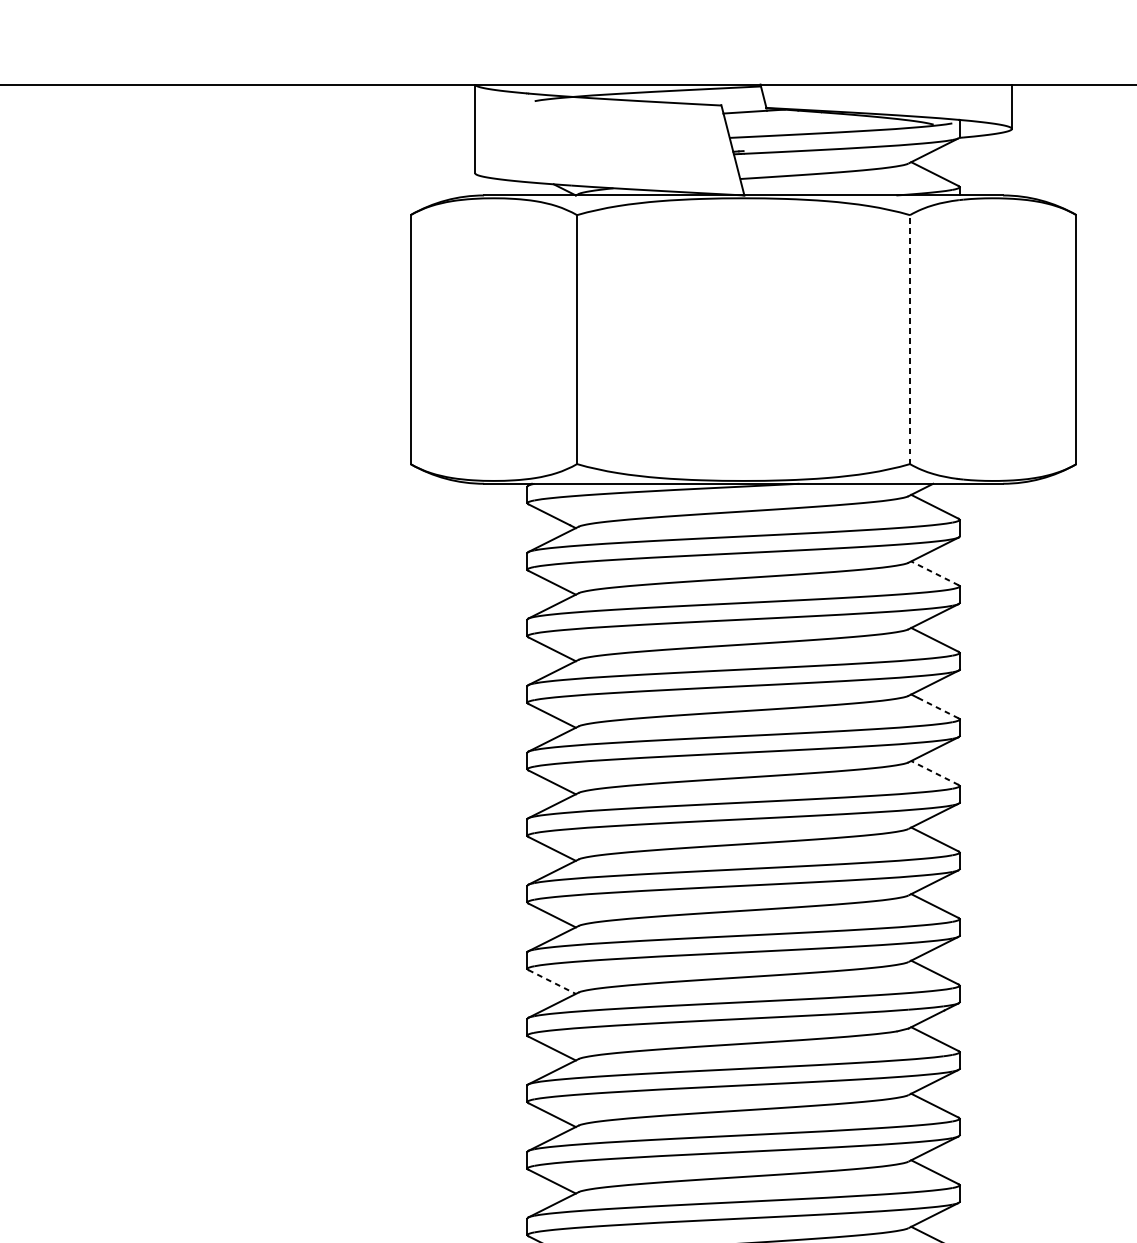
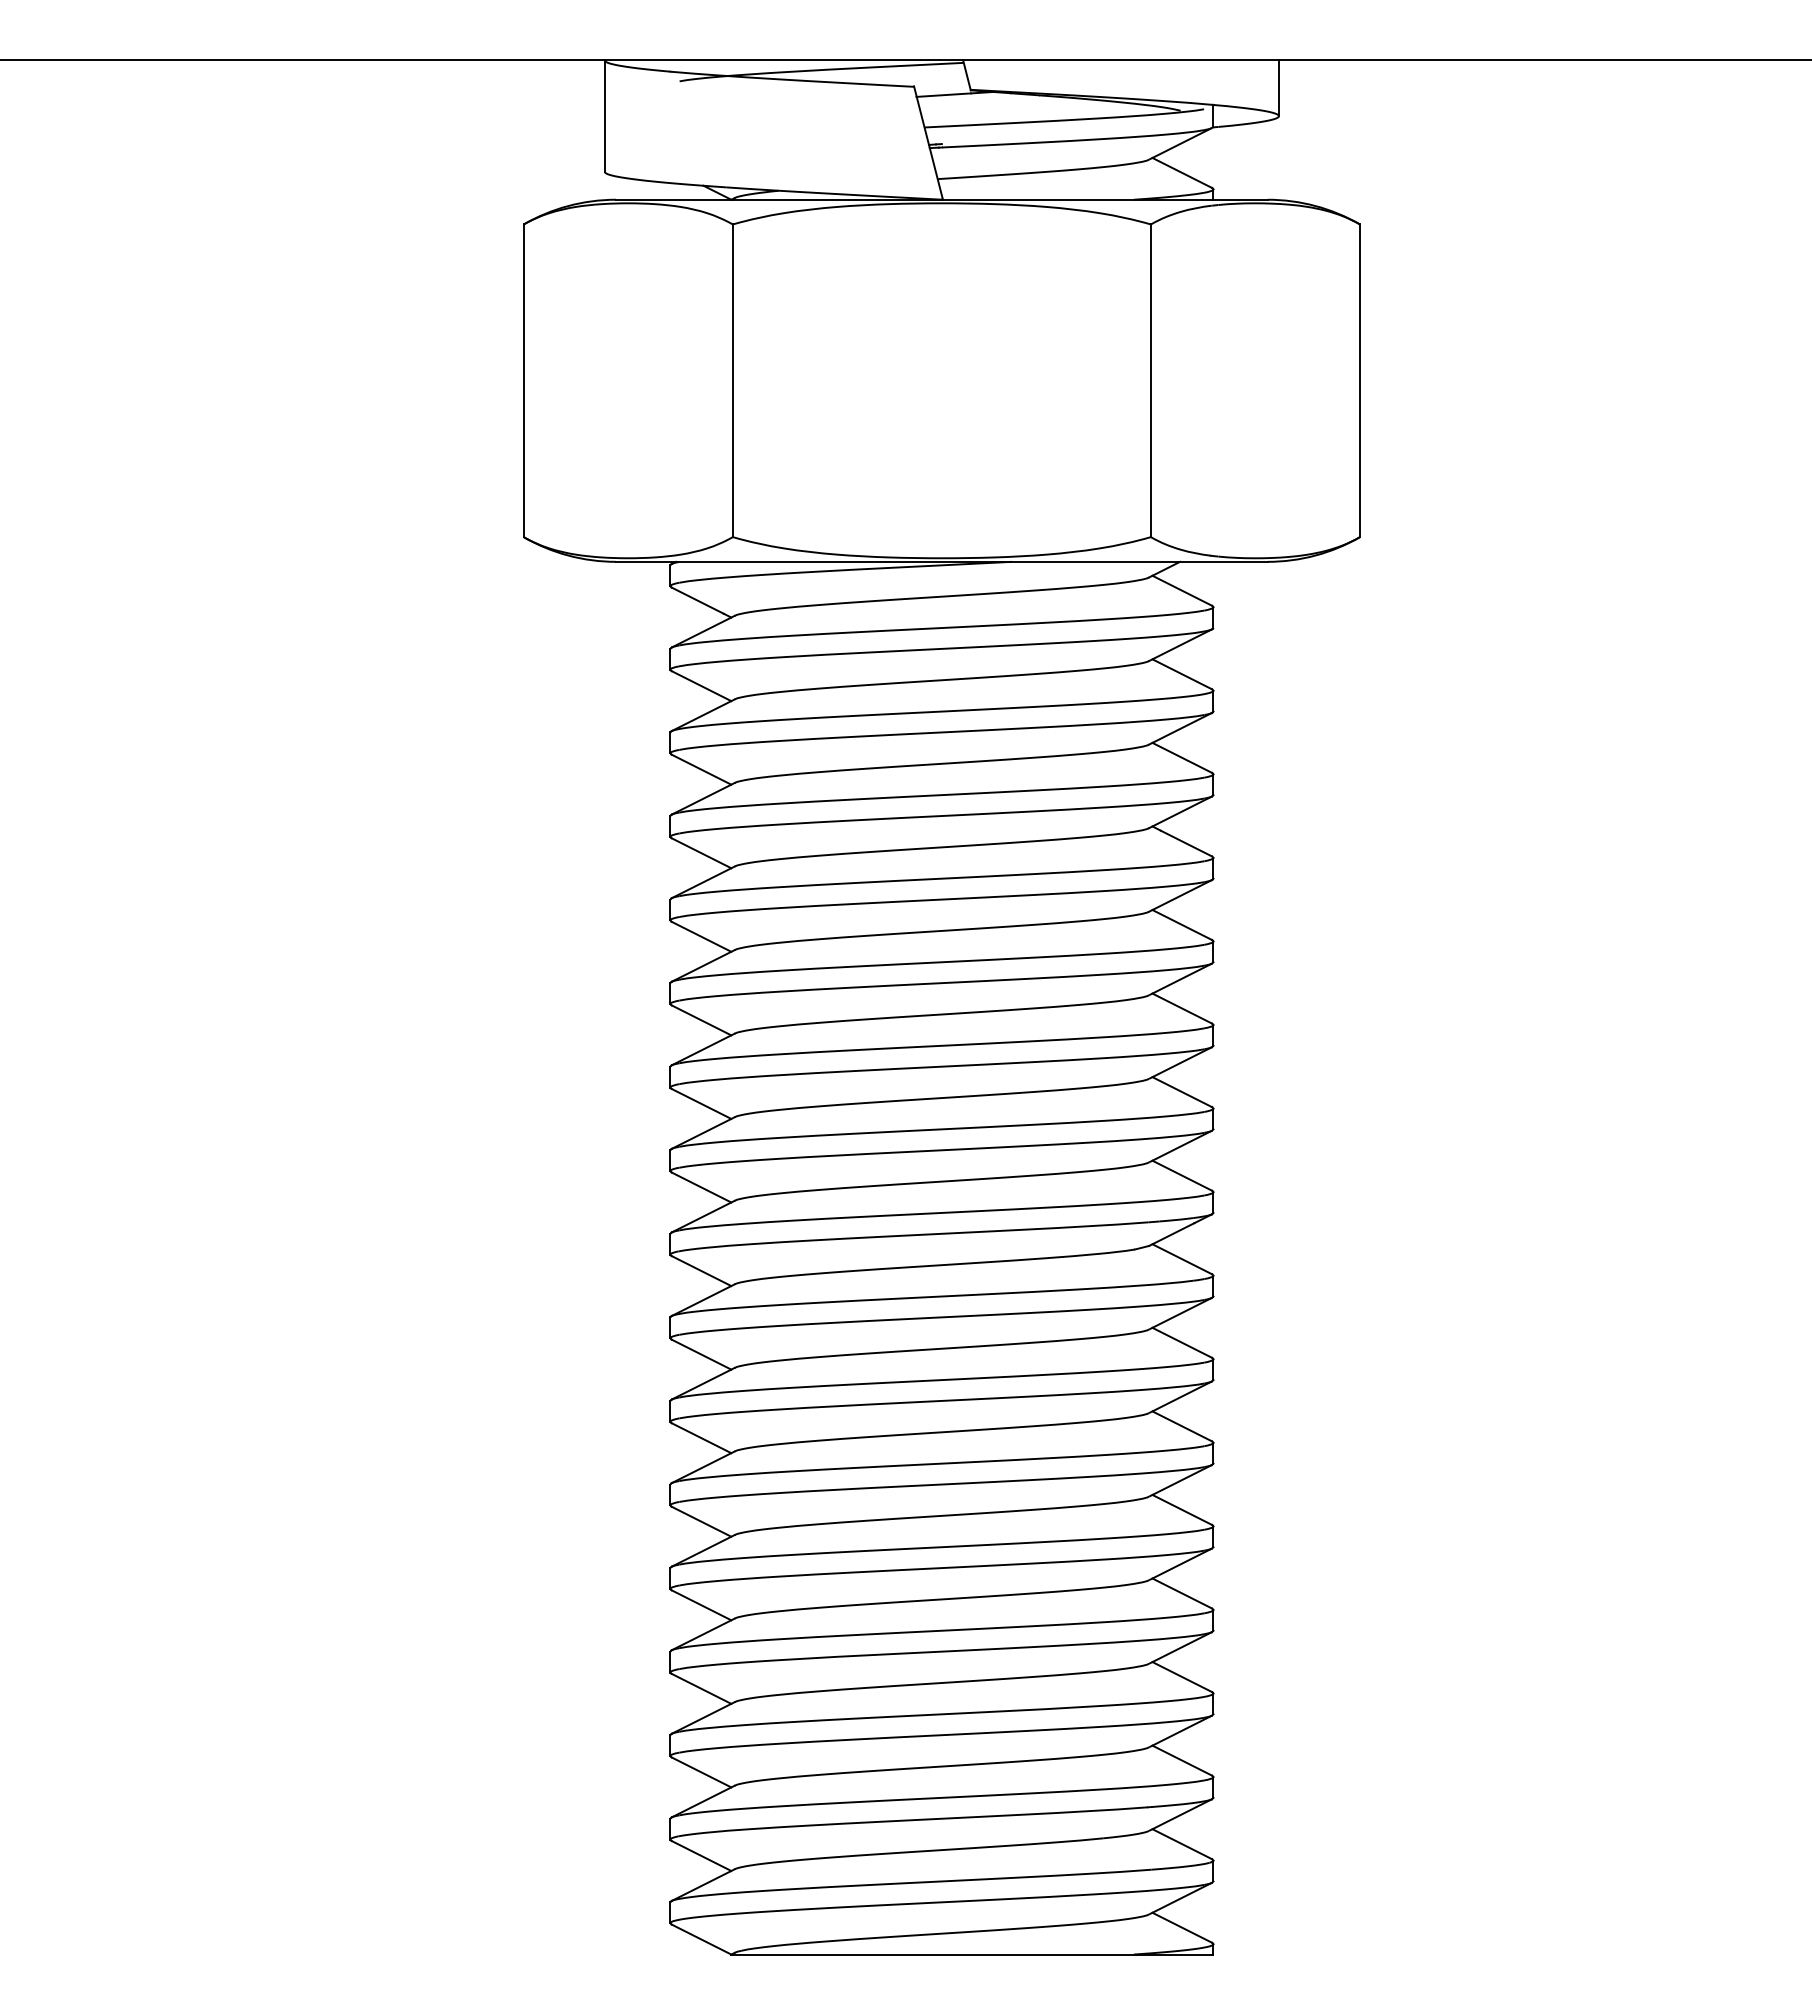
line: (909, 339) -> (1150, 380), dashed -> solid
line: (934, 573) -> (1181, 674), dashed -> solid
line: (938, 708) -> (1186, 843), dashed -> solid
line: (934, 772) -> (1181, 924), dashed -> solid
line: (552, 982) -> (701, 1187), dashed -> solid

